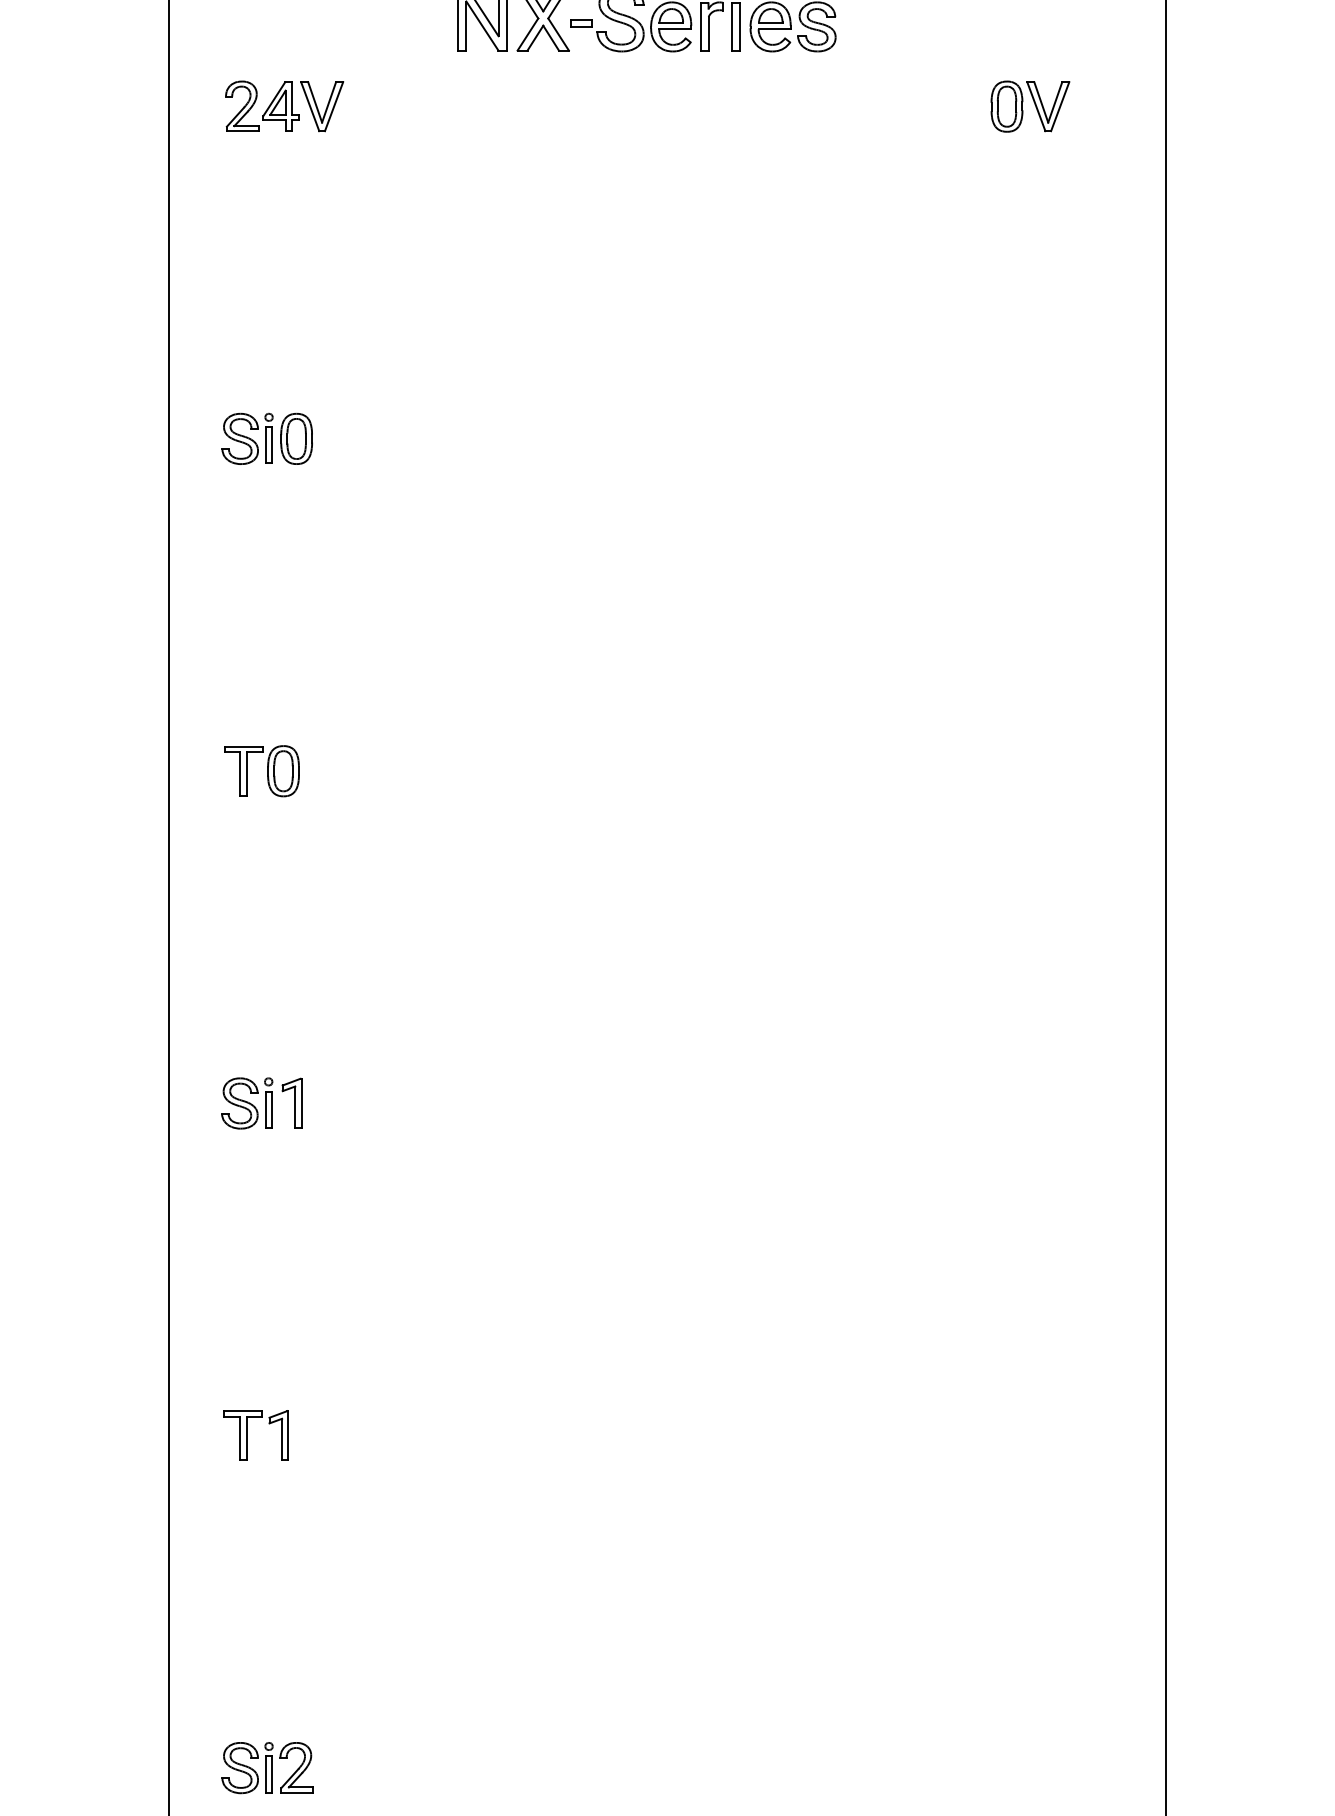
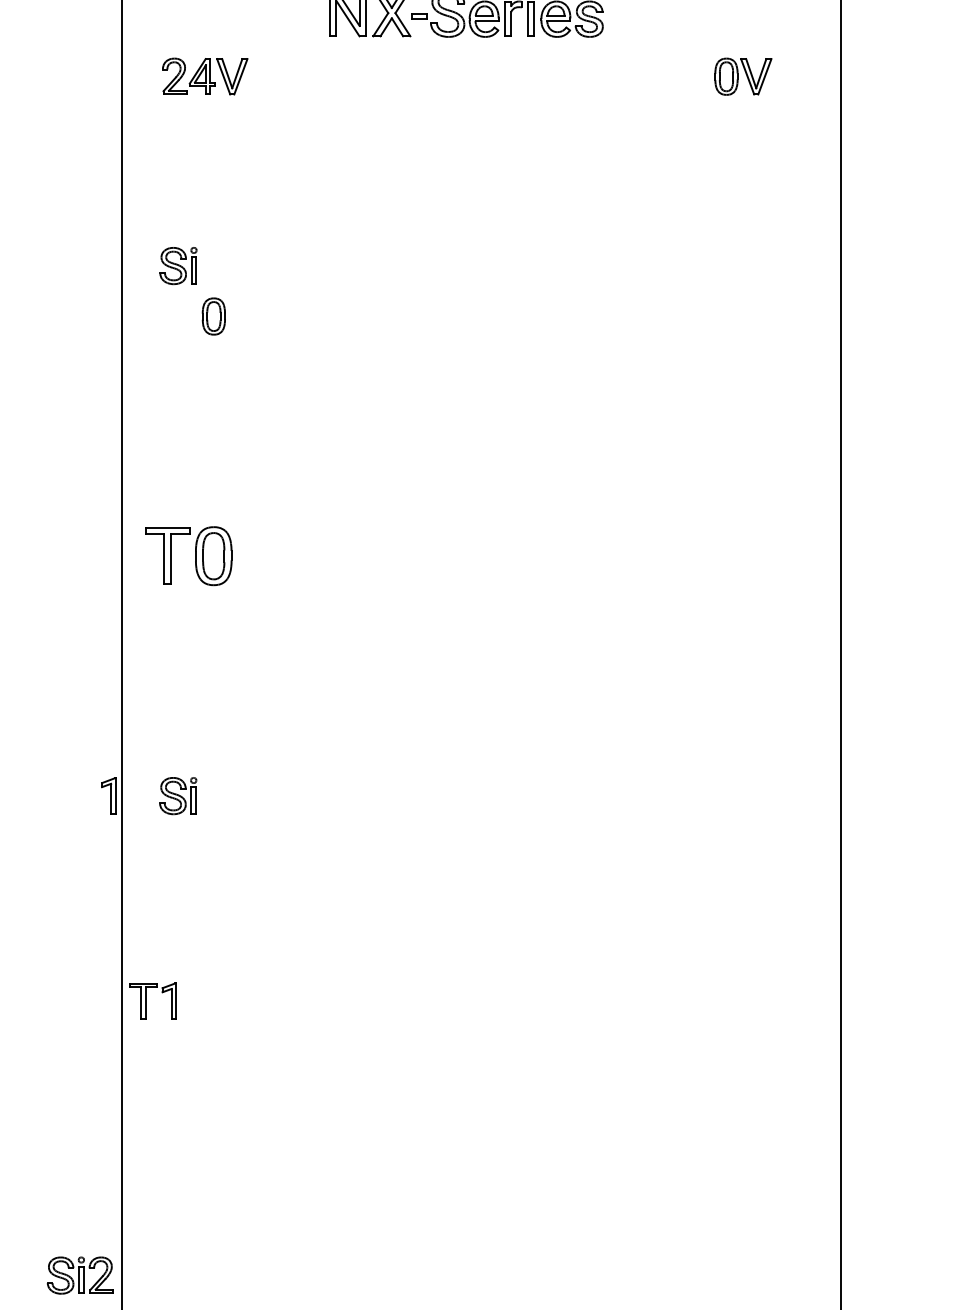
part: (247, 438) -> (178, 265), moved
part: (261, 771) -> (188, 556), size x1.6
part: (291, 1102) -> (108, 795), moved
part: (247, 1435) -> (146, 1001), moved
part: (267, 1768) -> (80, 1275), moved

